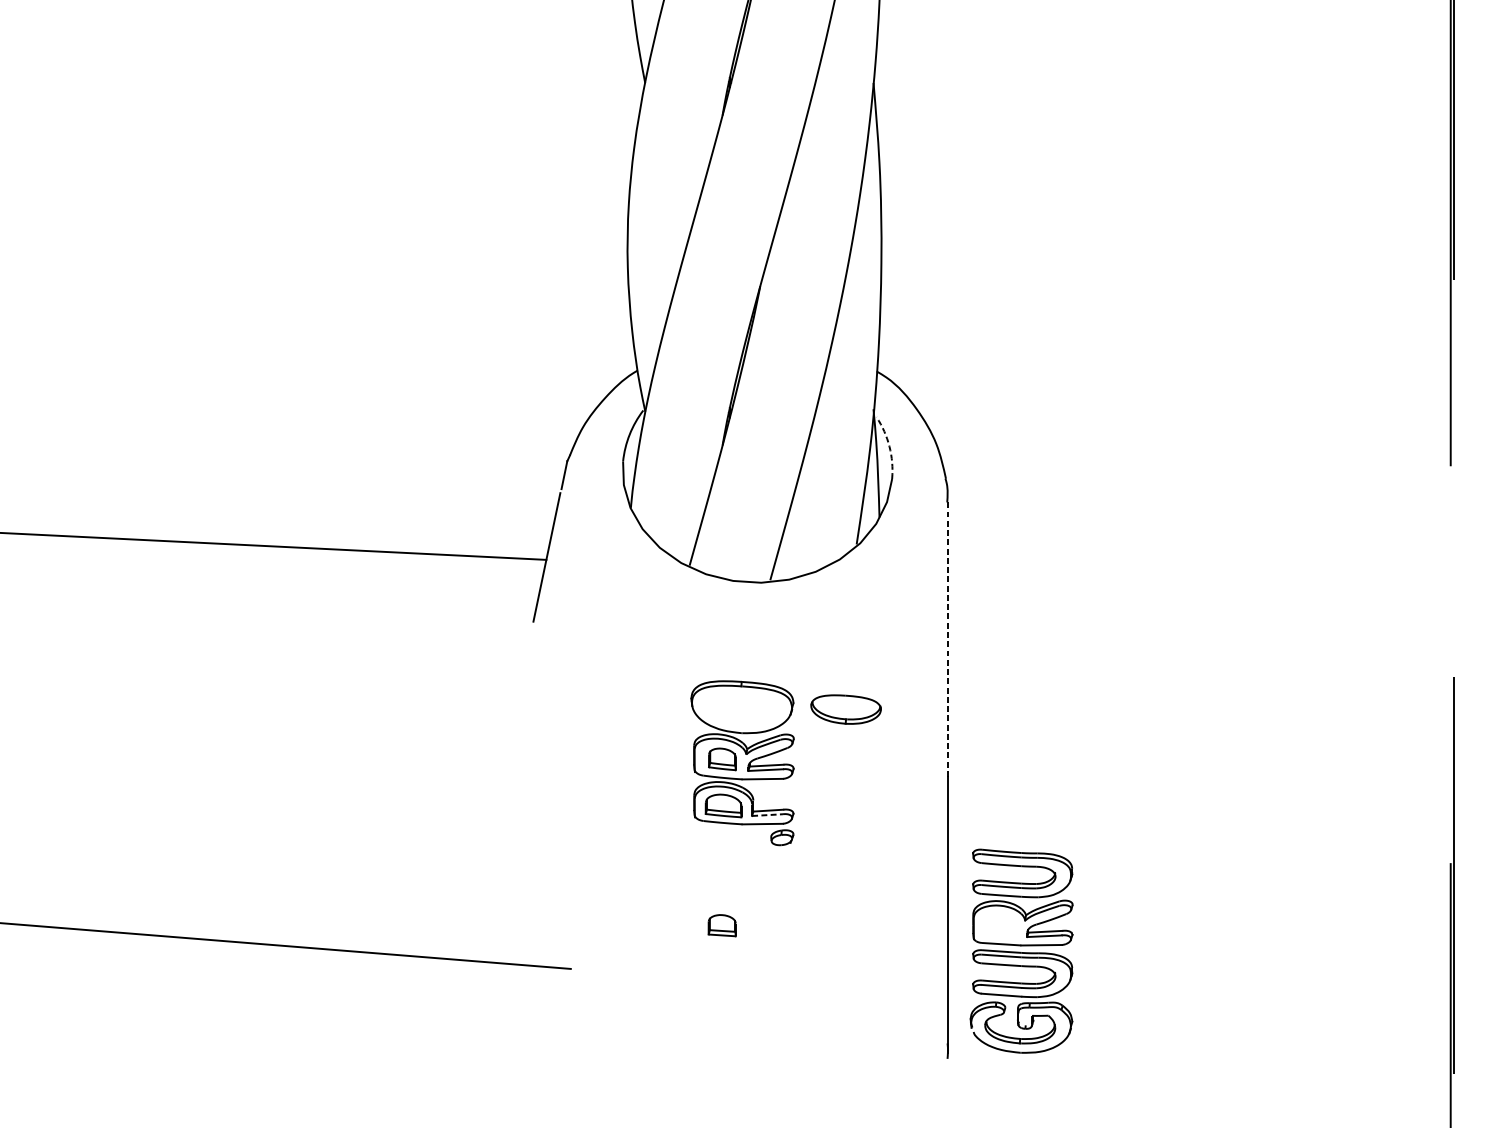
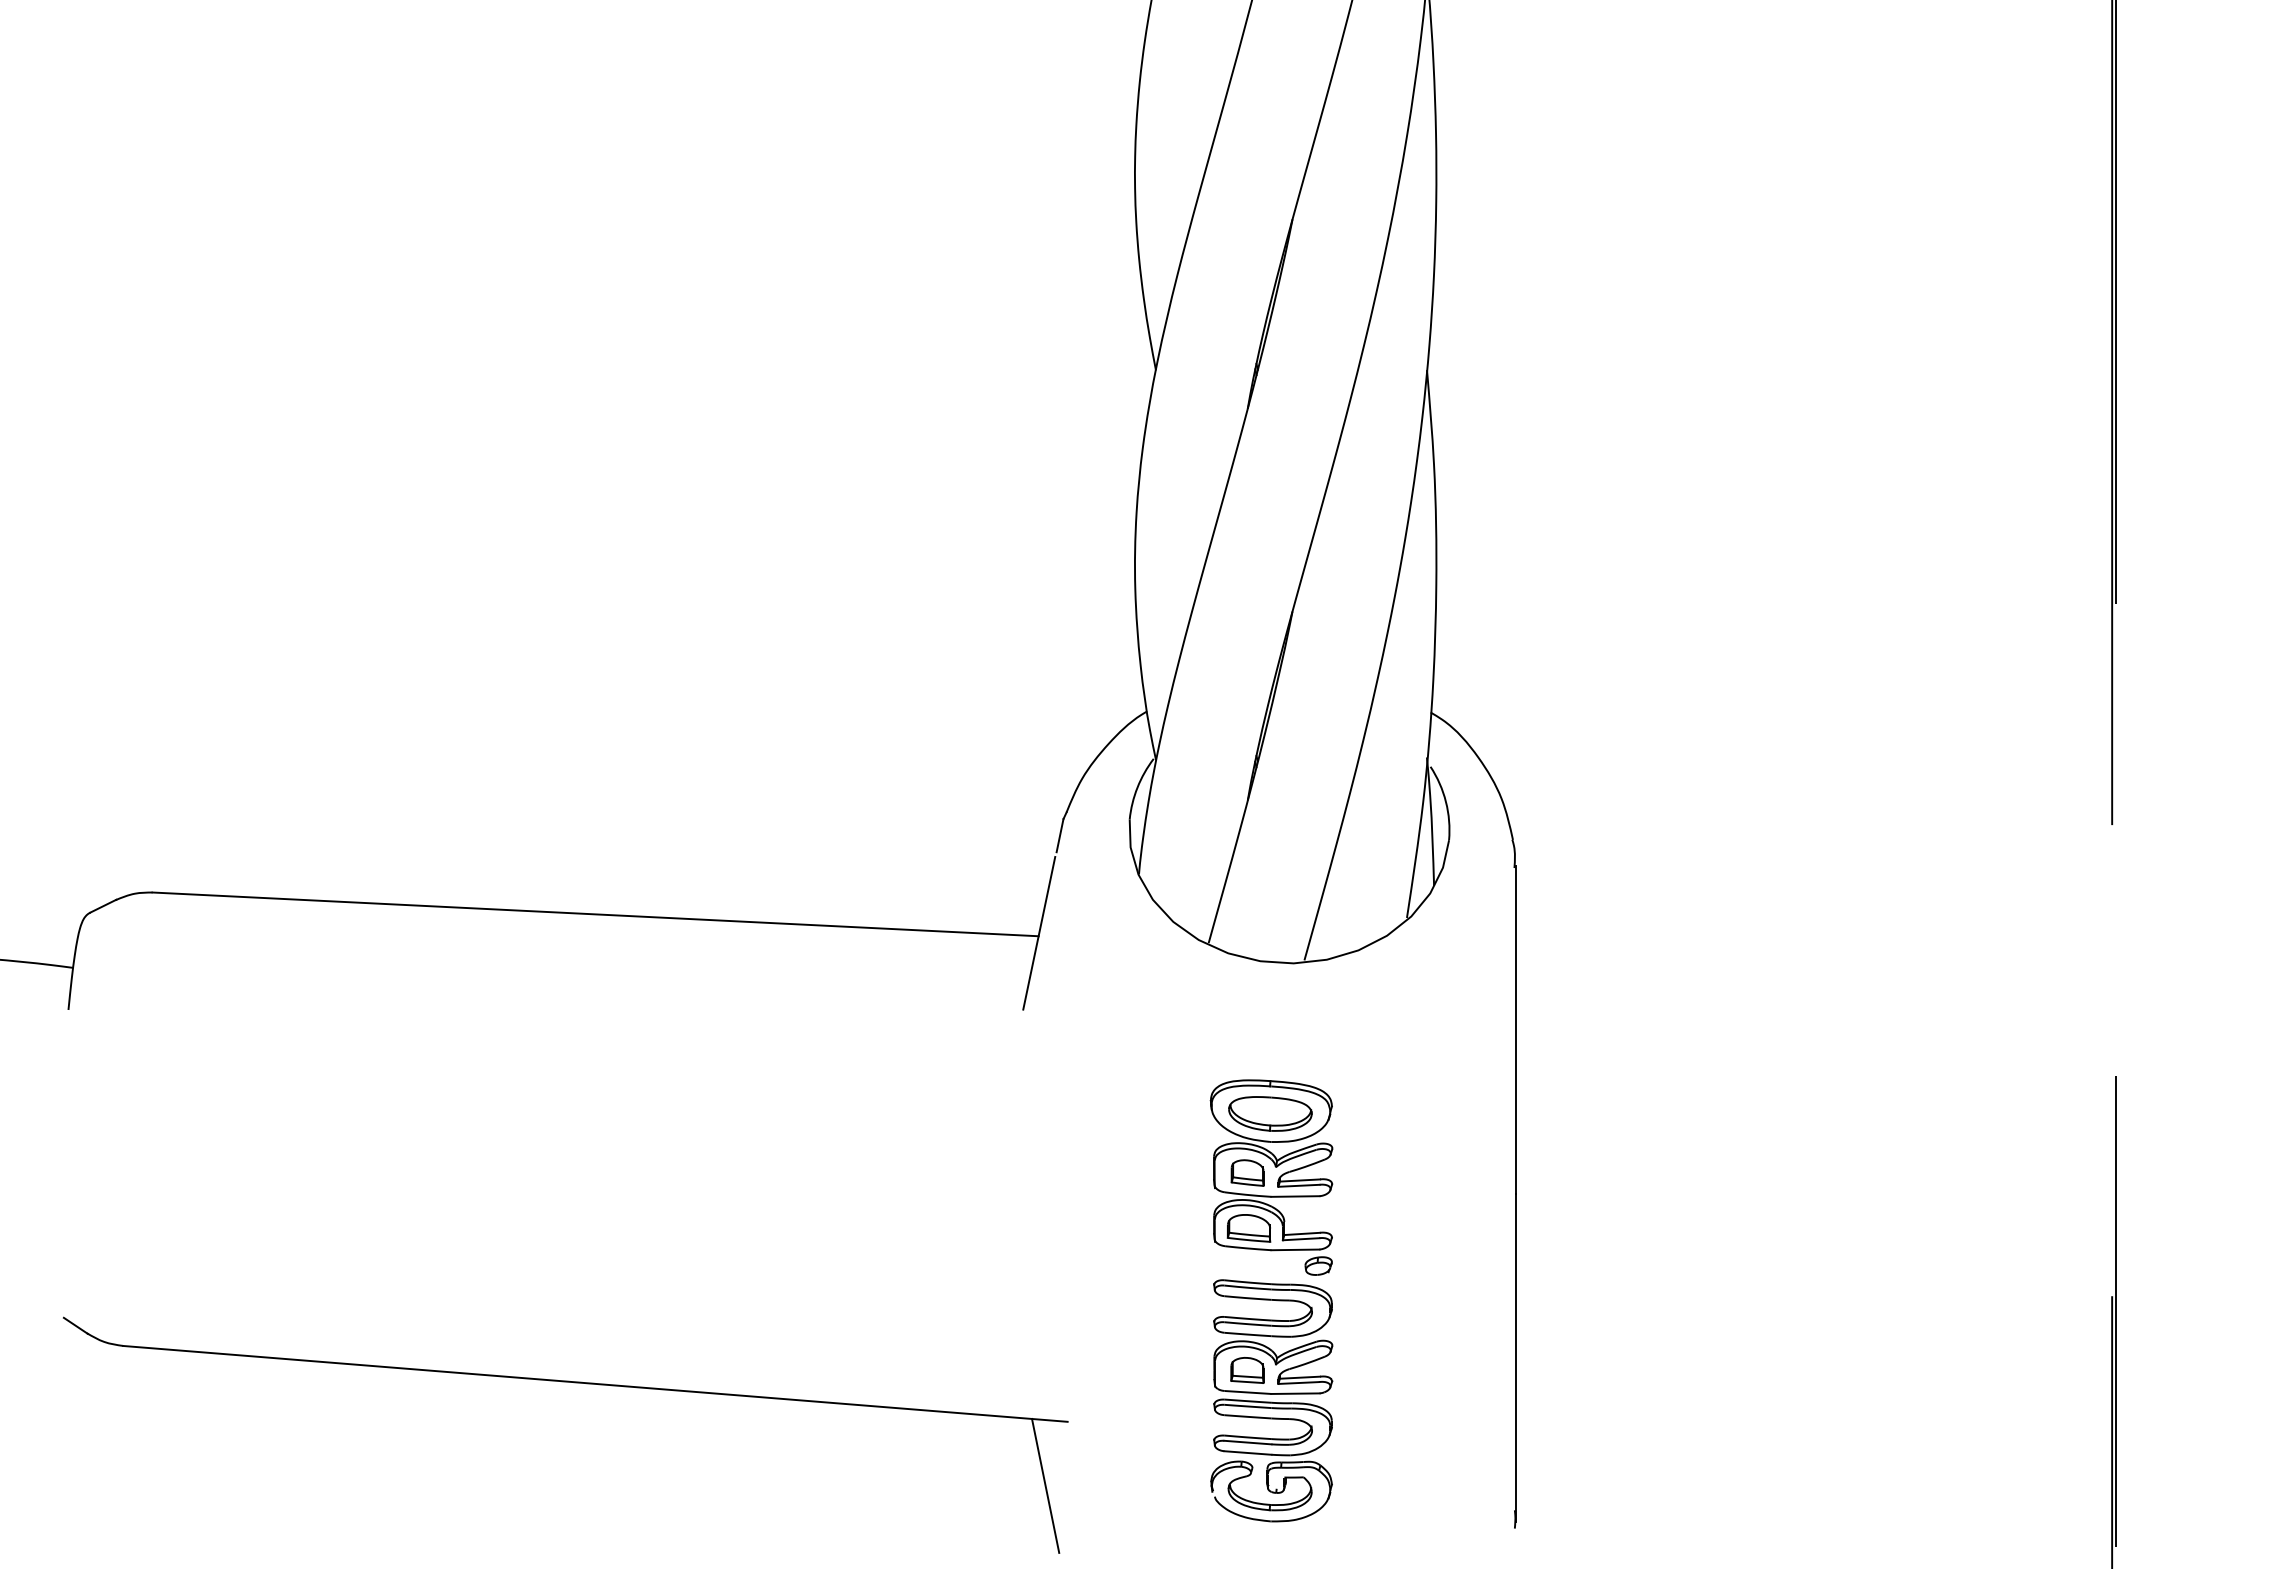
arc: (889, 446) -> (1445, 801), dashed -> solid
line: (948, 638) -> (1515, 1029), dashed -> solid
part: (846, 709) -> (1270, 1113), moved
line: (767, 815) -> (1301, 1239), dashed -> solid
part: (1021, 950) -> (1271, 1400), moved
line: (552, 1022) -> (1045, 1485), added

